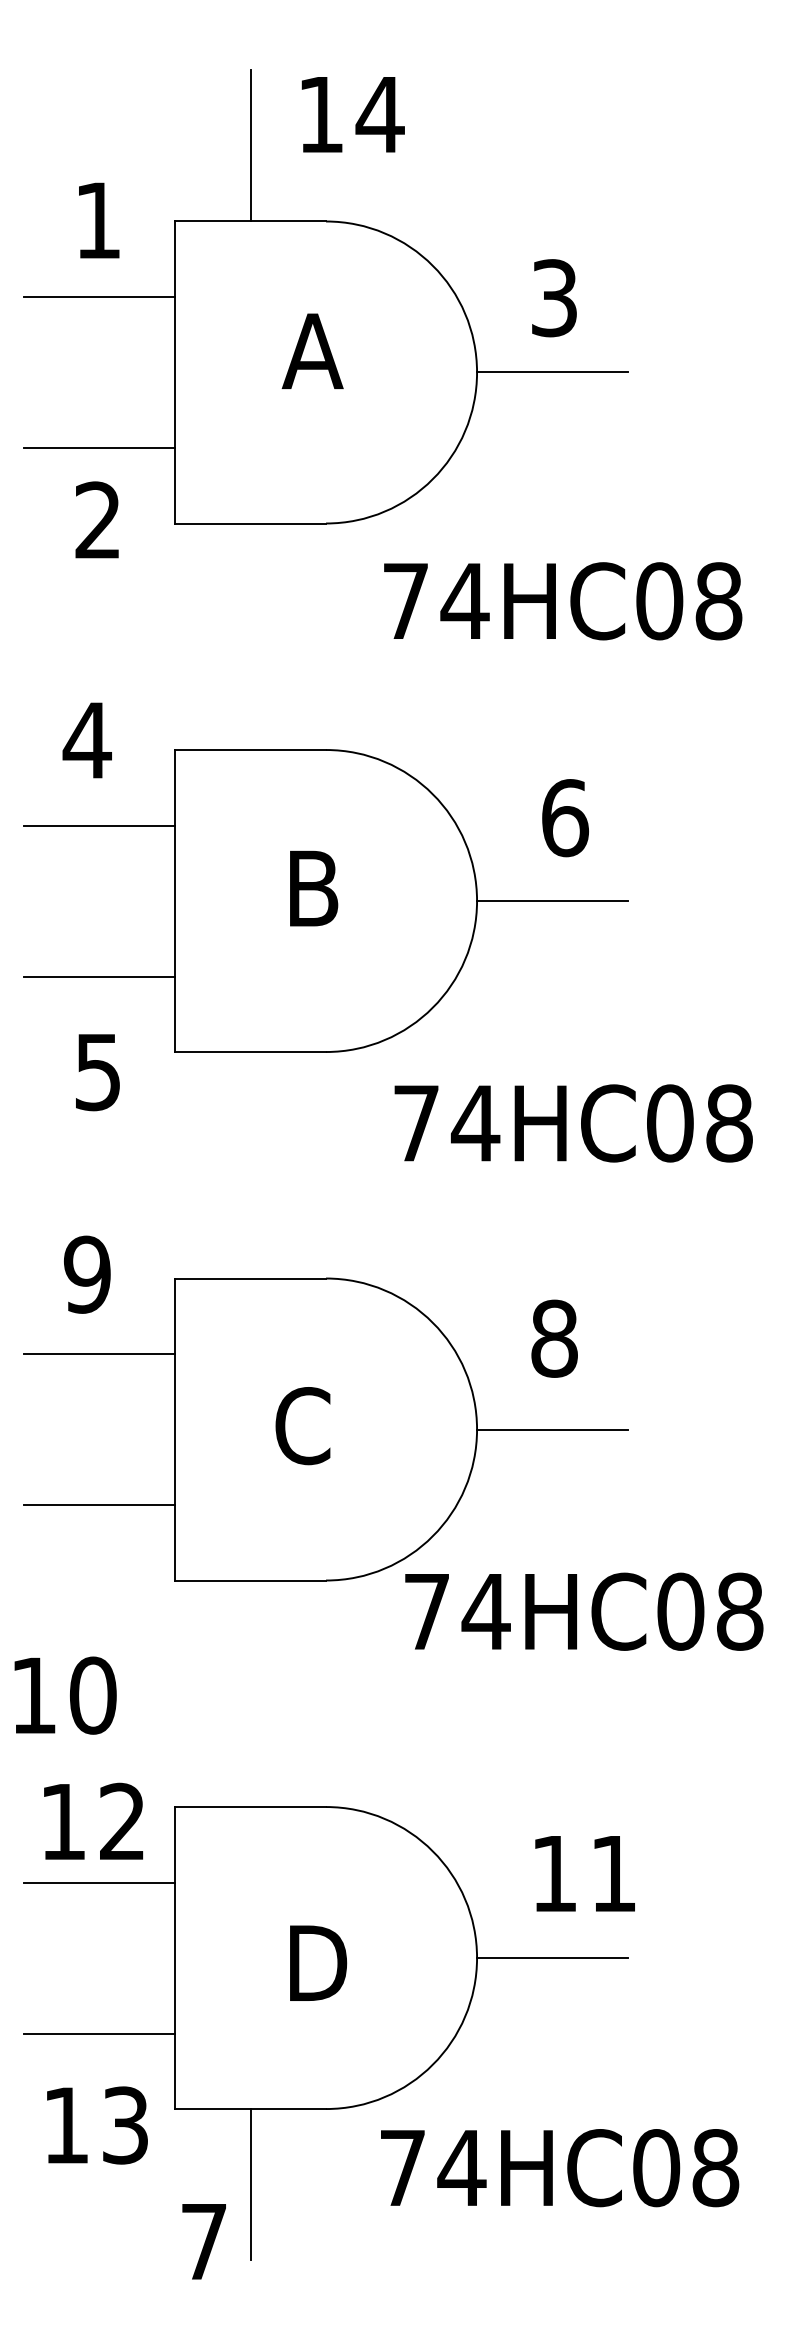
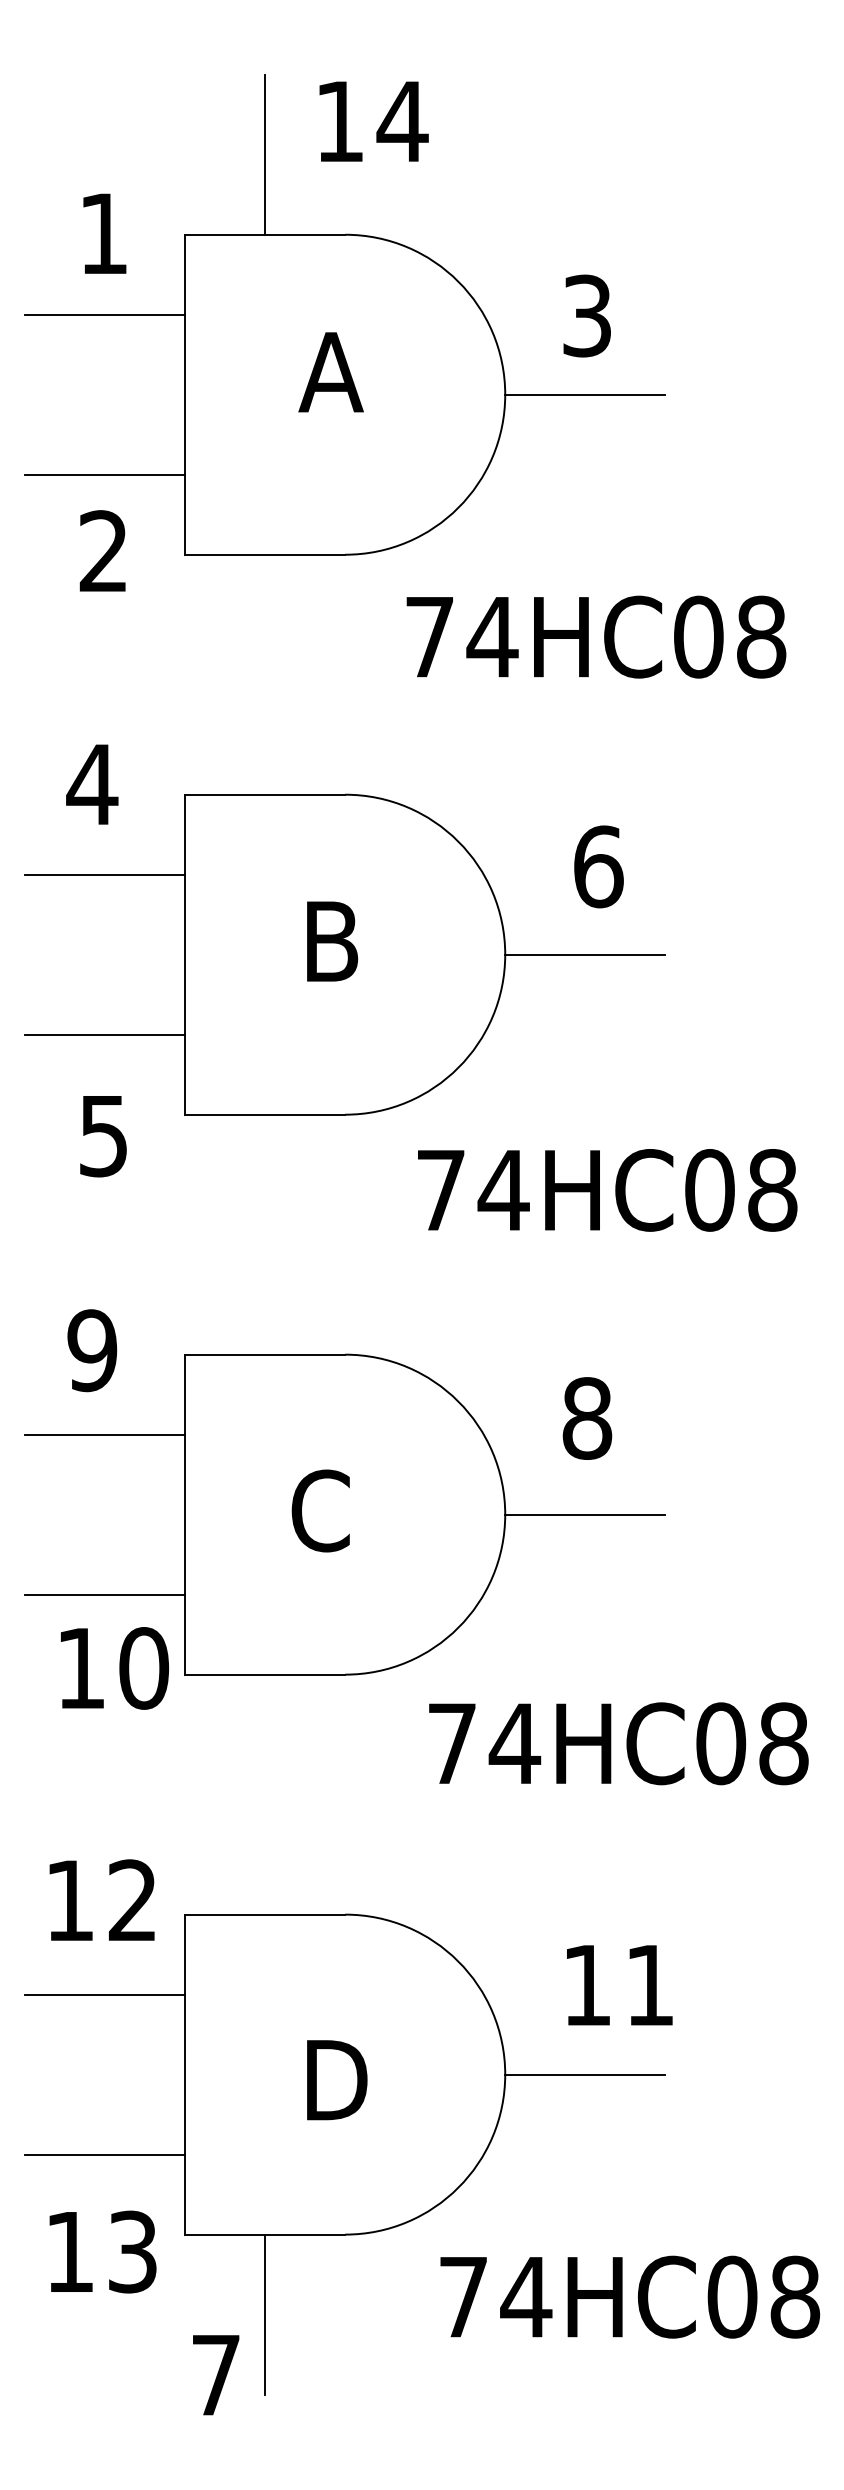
text: (584, 1611) -> (619, 1743), moved
text: (65, 1695) -> (114, 1668), moved
text: (93, 1820) -> (102, 1899), moved
text: (560, 2168) -> (630, 2297), moved

